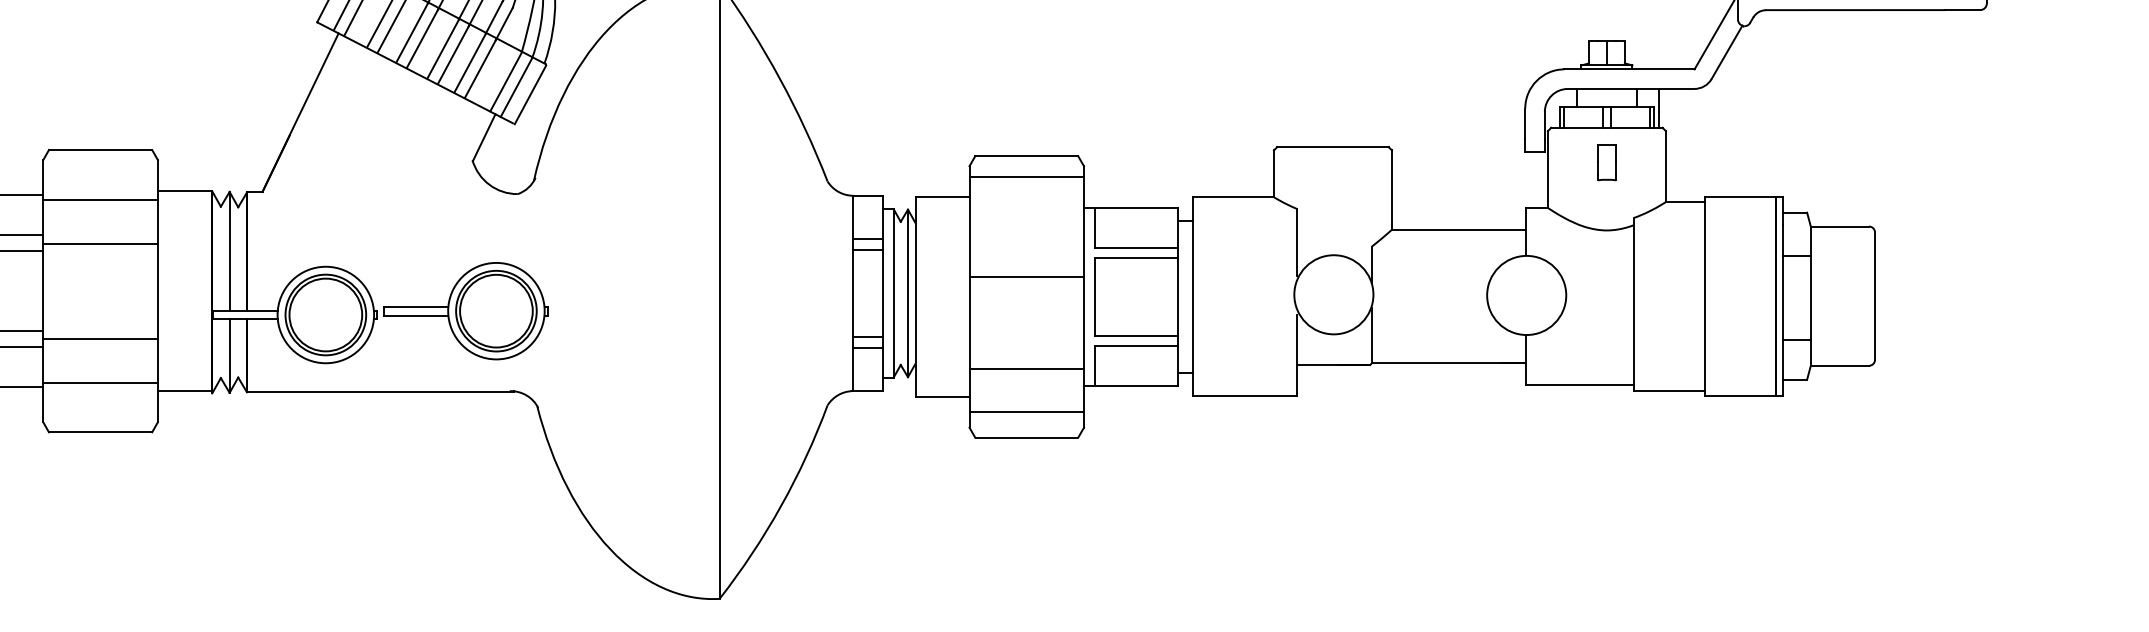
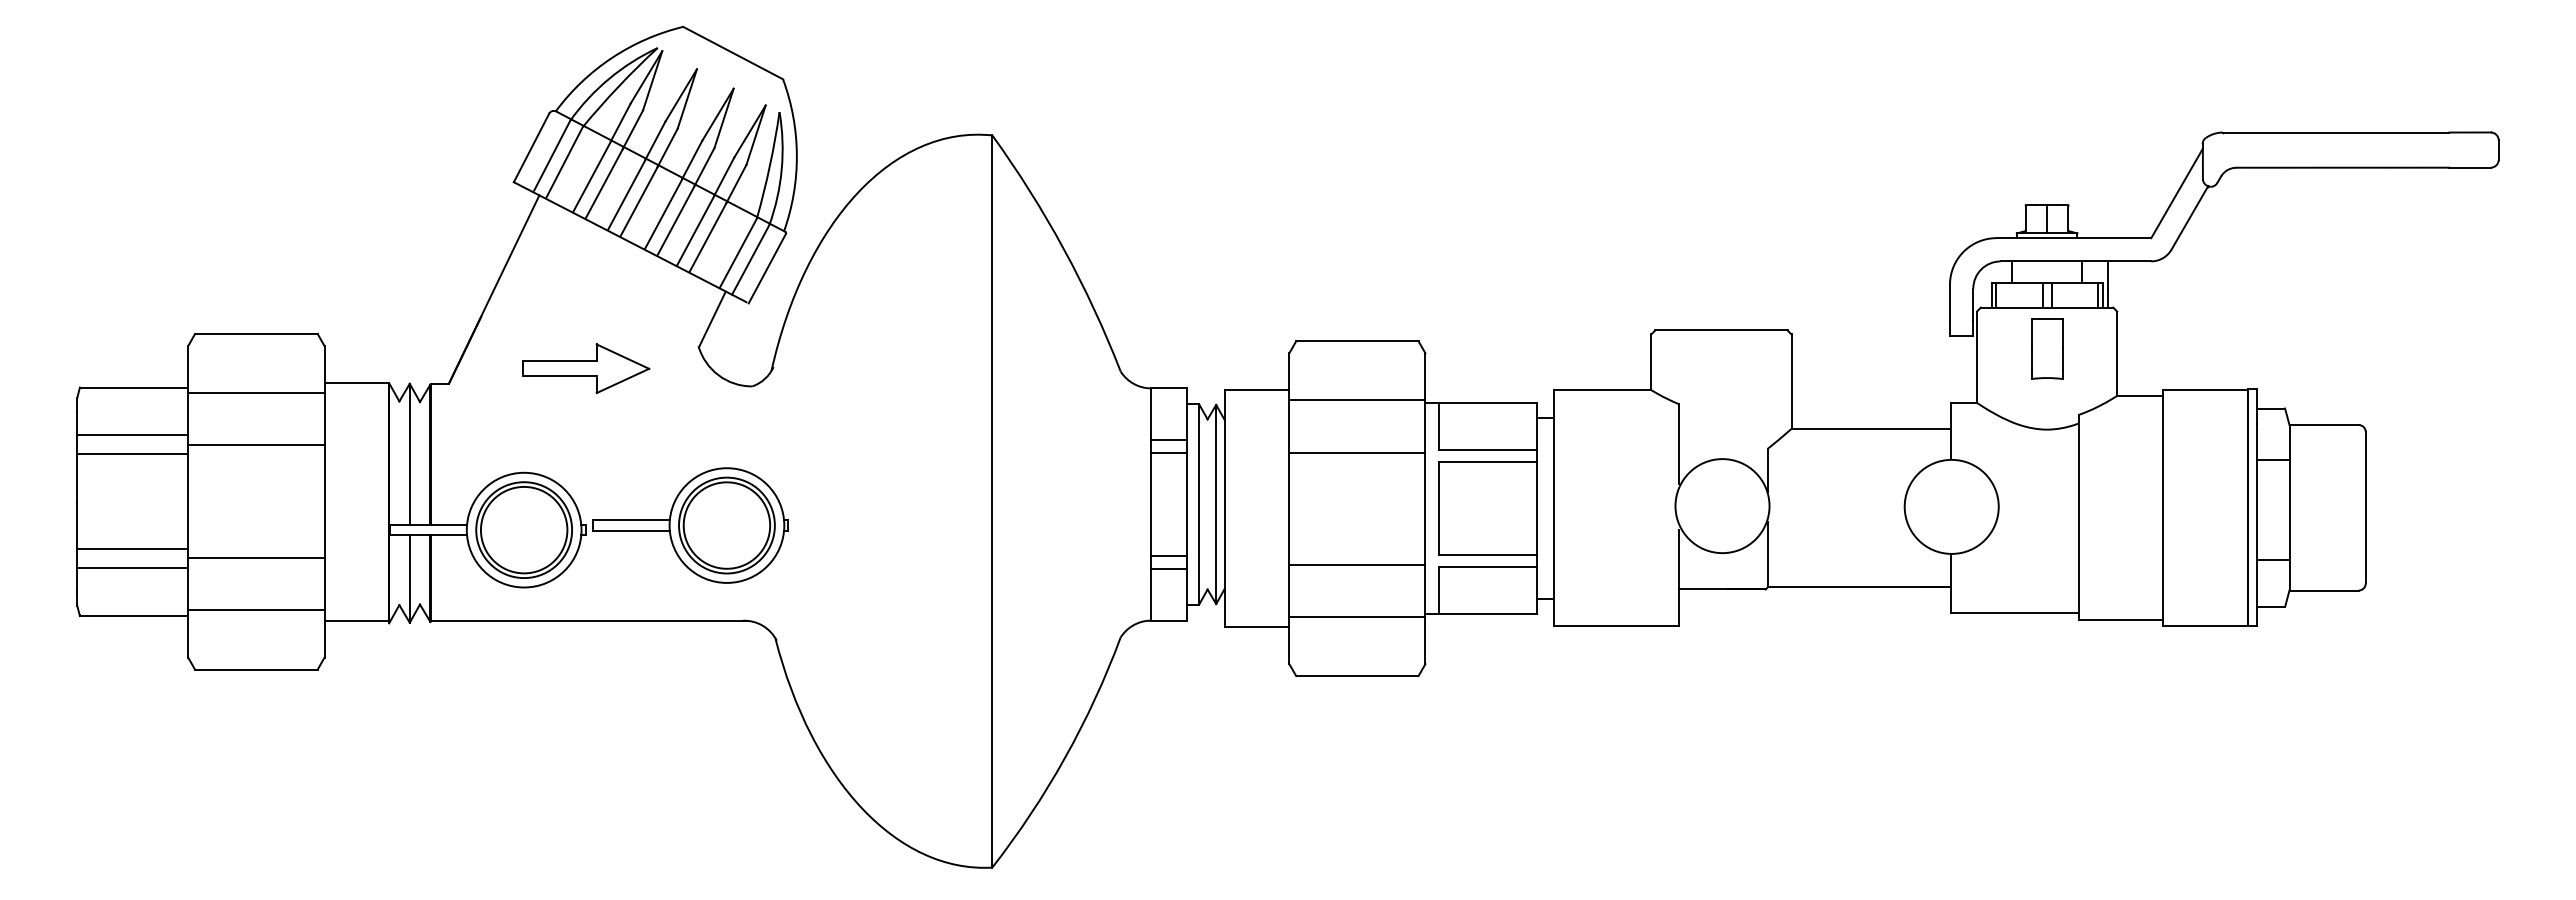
part: (1607, 162) -> (2047, 348), size x1.43
line: (1026, 177) -> (1357, 400), moved
part: (378, 179) -> (586, 368), added
line: (1026, 276) -> (1357, 452), moved
line: (1026, 368) -> (1357, 564), moved
line: (1026, 412) -> (1357, 617), moved

